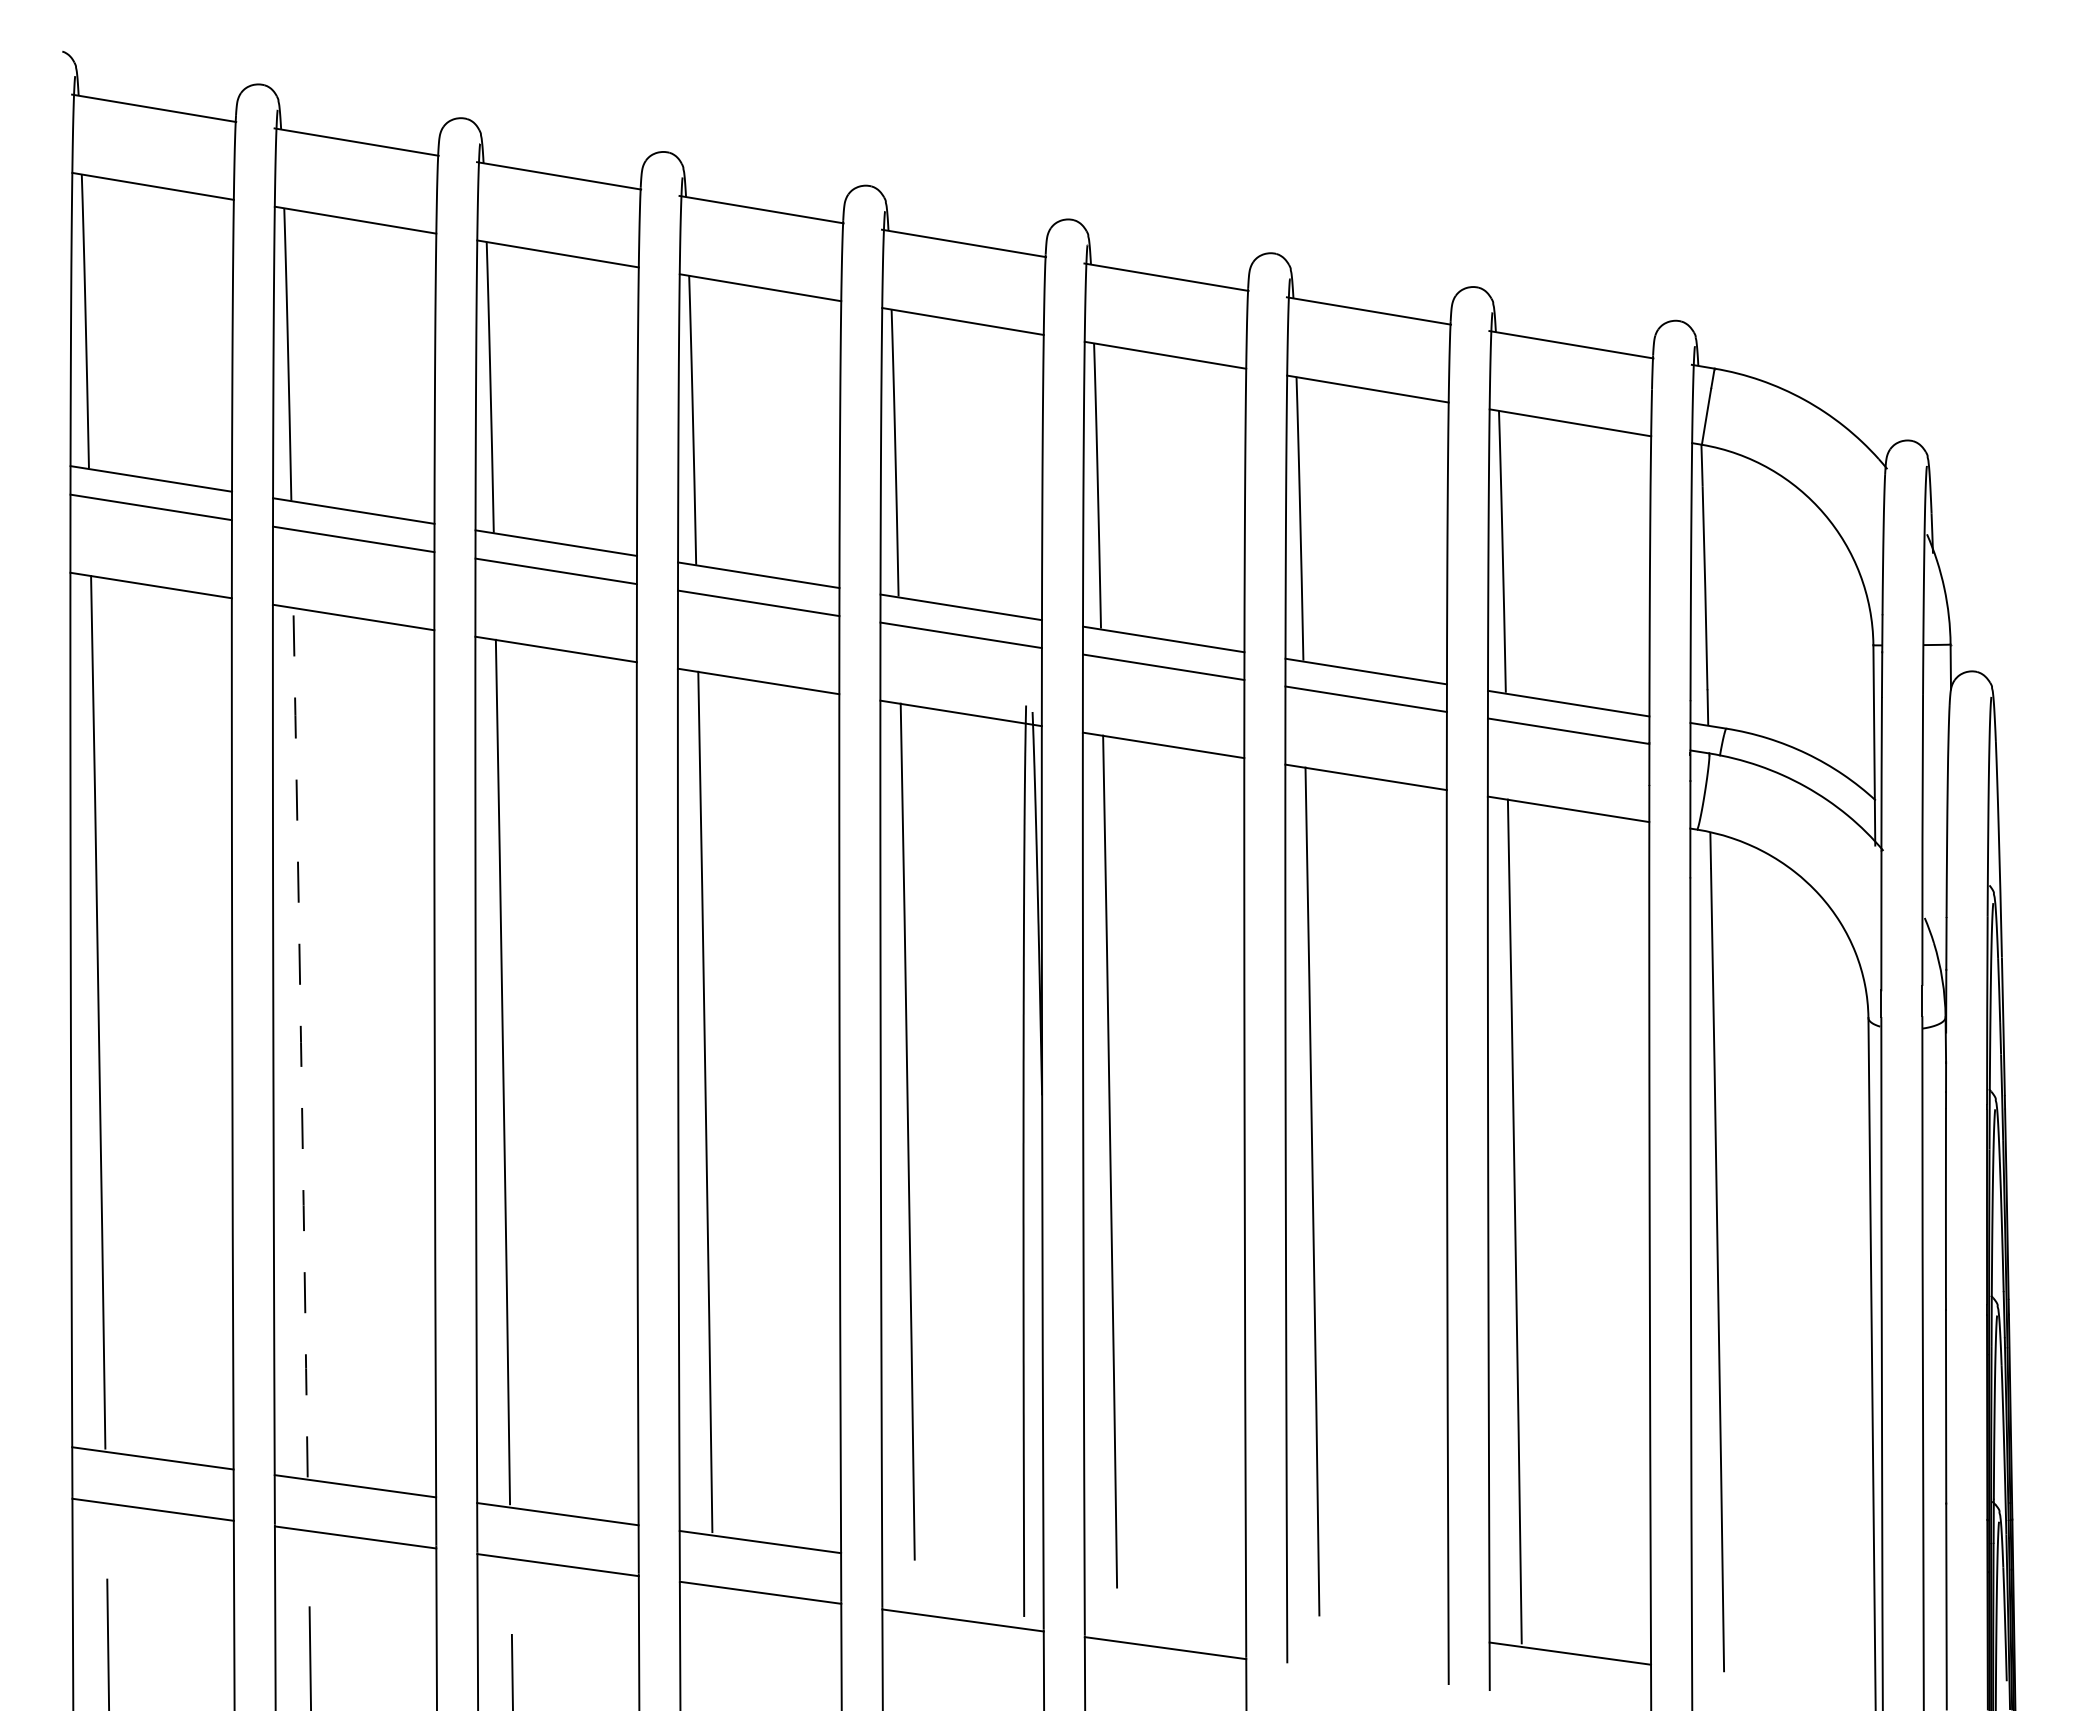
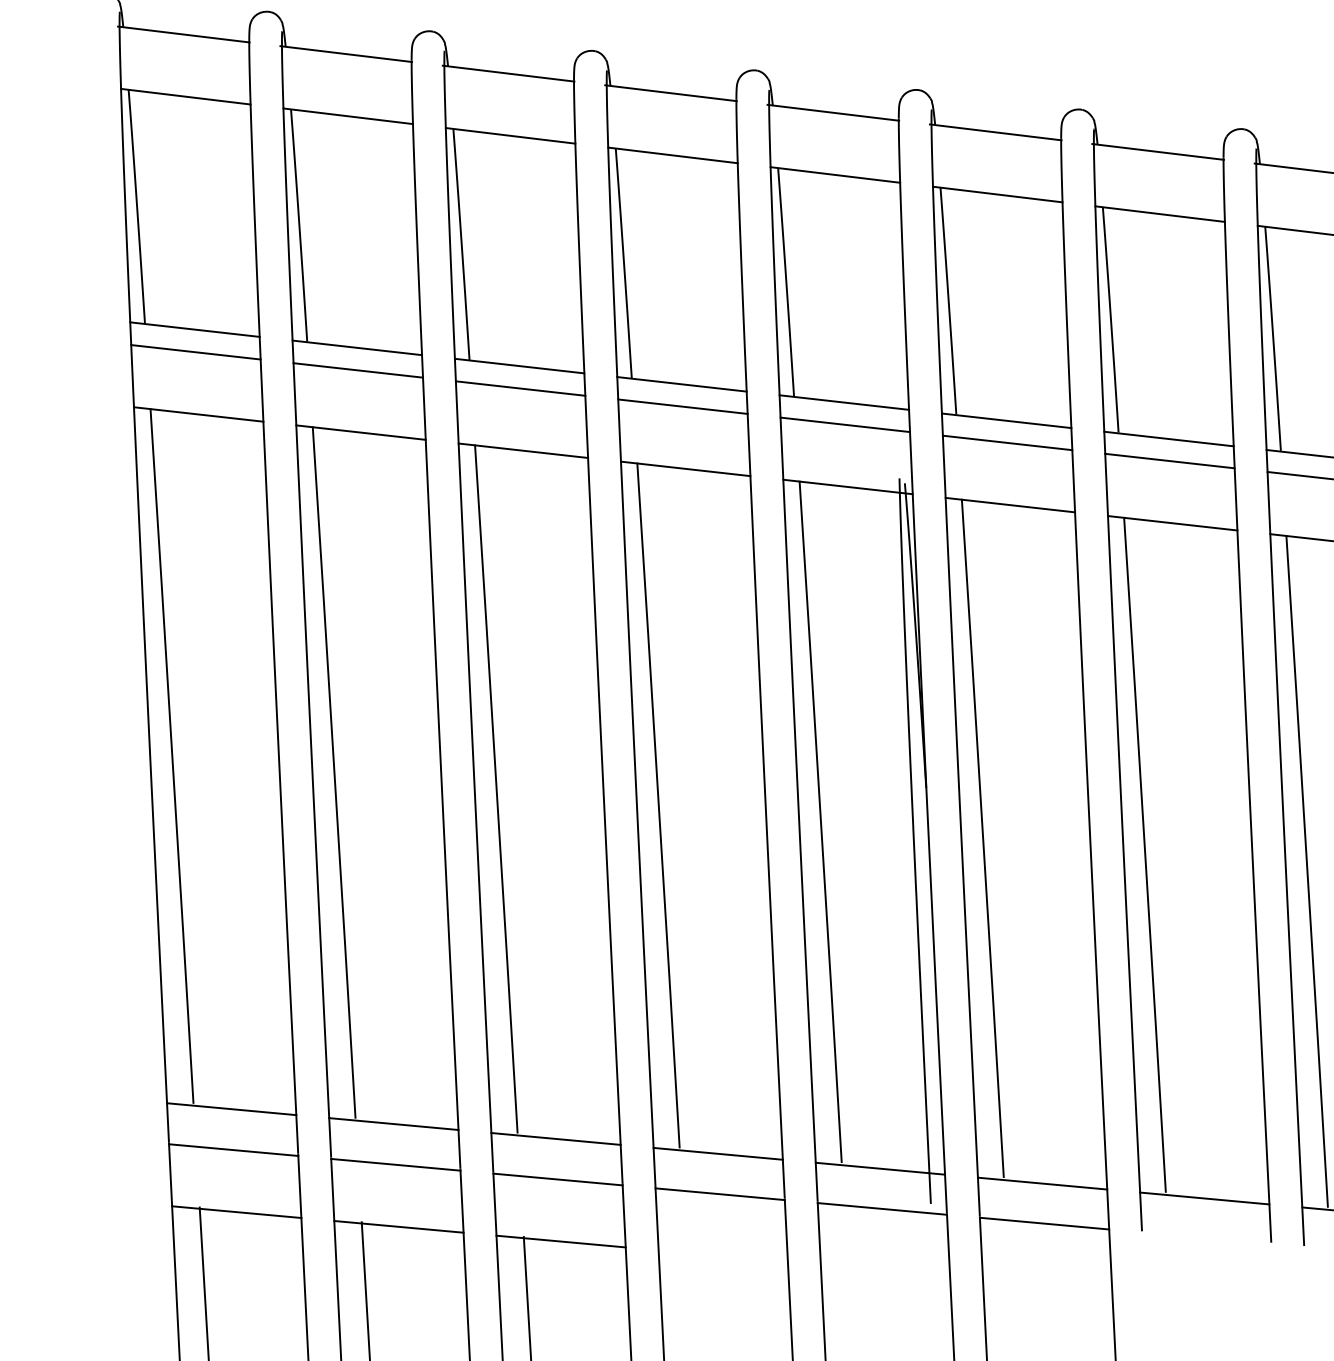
arc: (301, 1042) -> (334, 772), dashed -> solid
line: (962, 1569) -> (880, 1168), added
line: (153, 1587) -> (236, 1211), added
line: (1165, 1597) -> (1042, 1183), added
line: (355, 1615) -> (398, 1226), added
line: (1367, 1625) -> (1204, 1198), added
line: (558, 1643) -> (561, 1241), added

